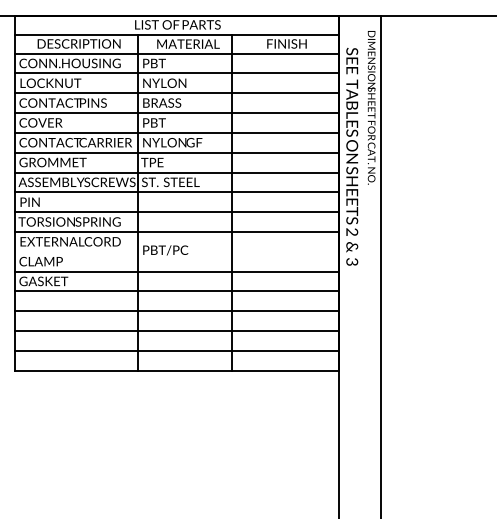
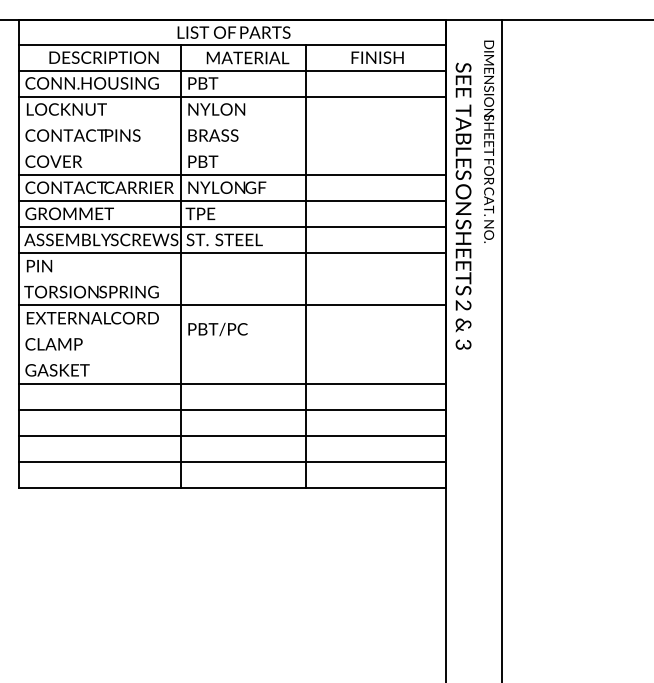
line: (176, 93) -> (232, 122), removed
line: (176, 113) -> (232, 149), removed
line: (176, 212) -> (232, 279), removed
line: (176, 271) -> (232, 357), removed

